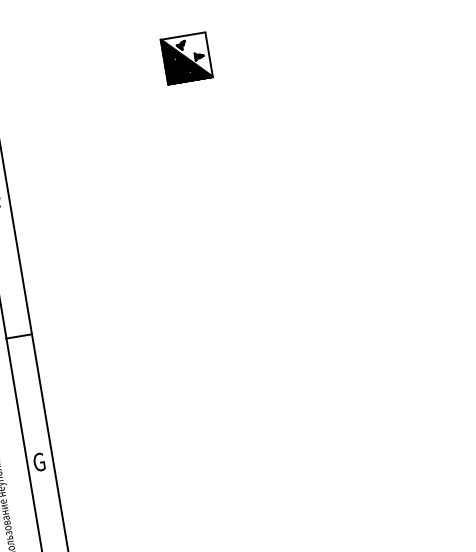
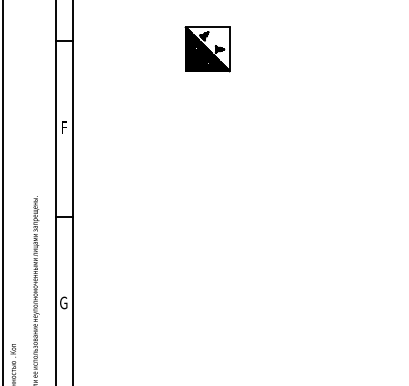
part: (186, 58) -> (207, 49), size x1.43

